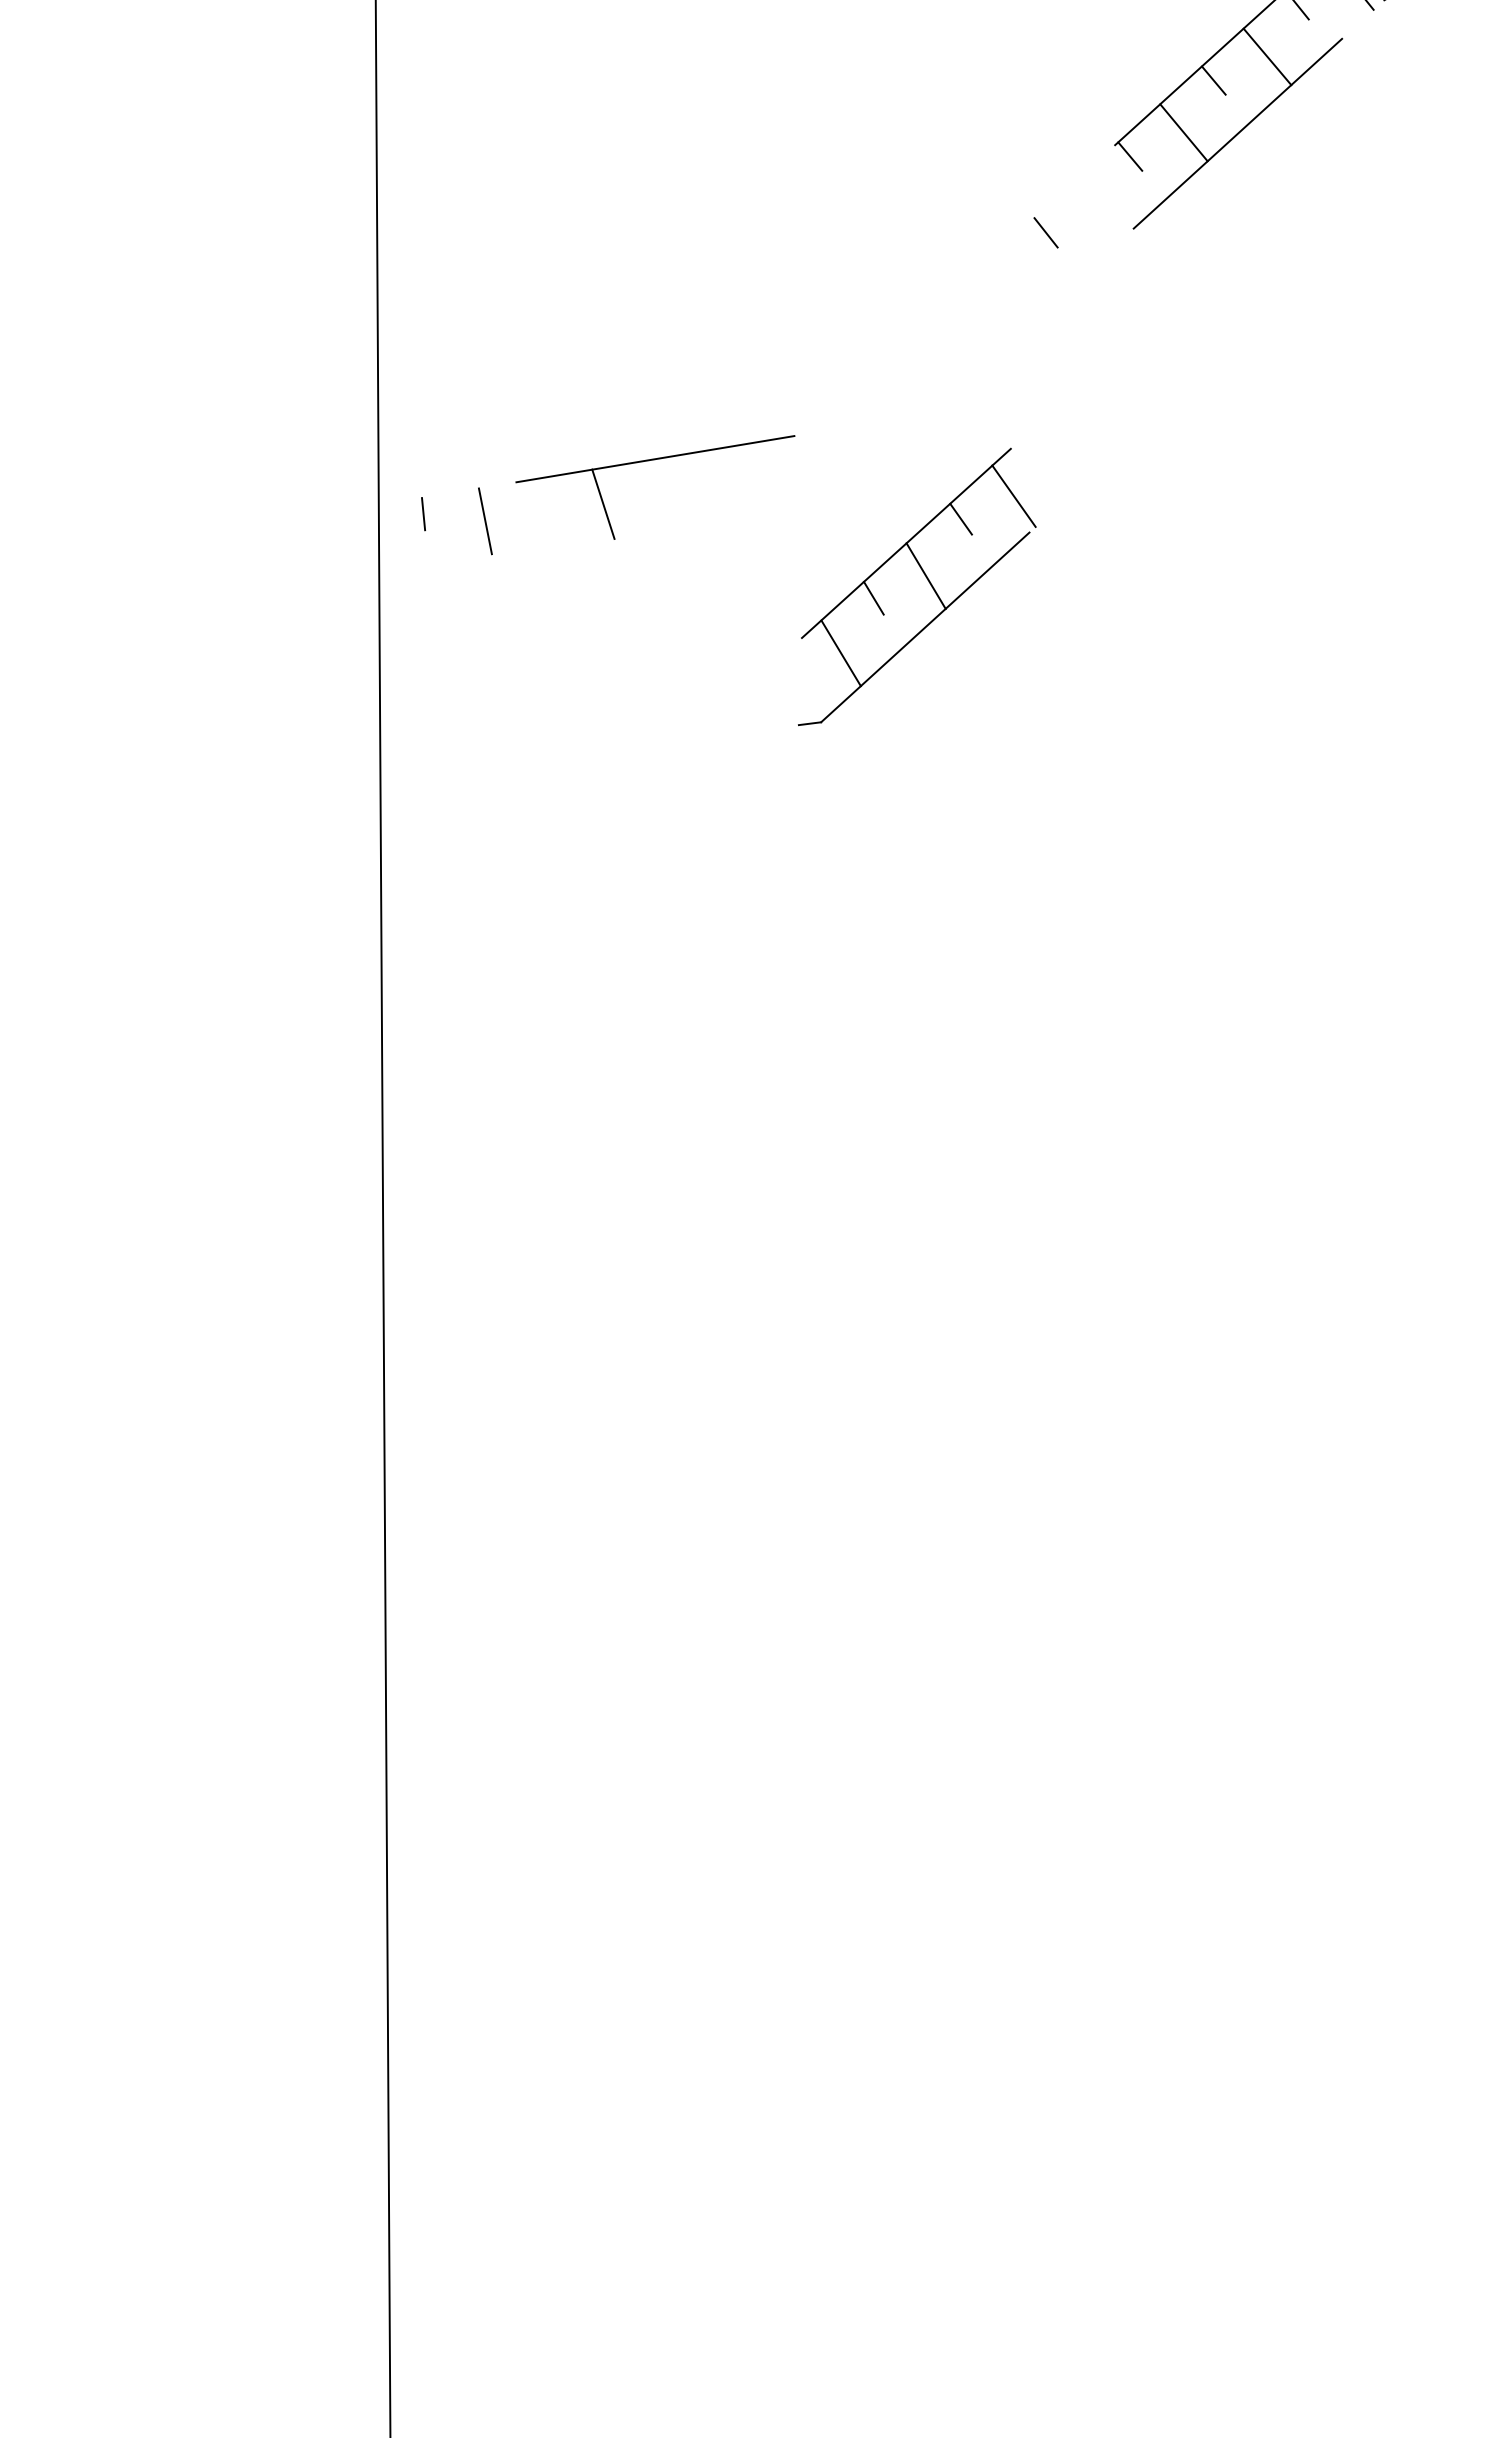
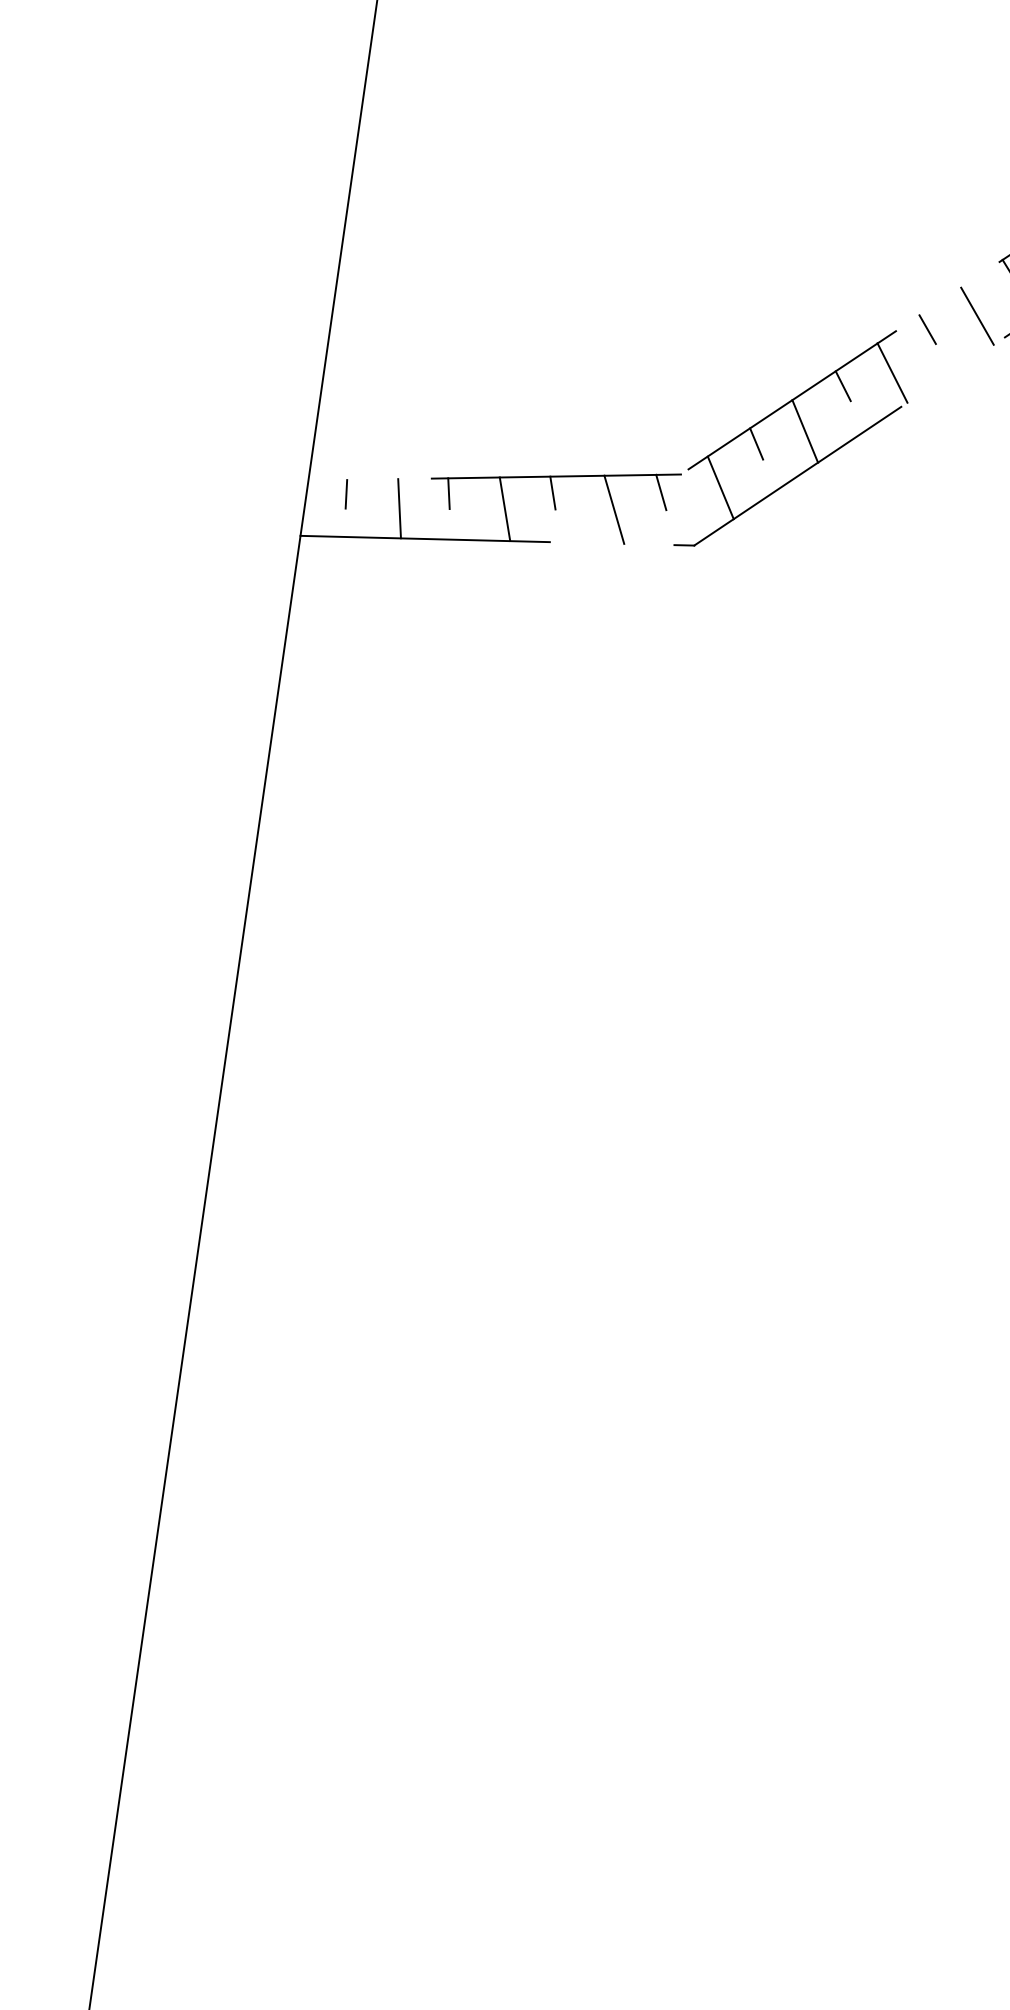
line: (1099, 209) -> (977, 316), added
line: (774, 459) -> (660, 492), added
line: (653, 478) -> (552, 493), added
line: (725, 486) -> (614, 509), added
line: (537, 496) -> (448, 493), added
line: (519, 550) -> (425, 538), added
part: (917, 586) -> (796, 439), moved

